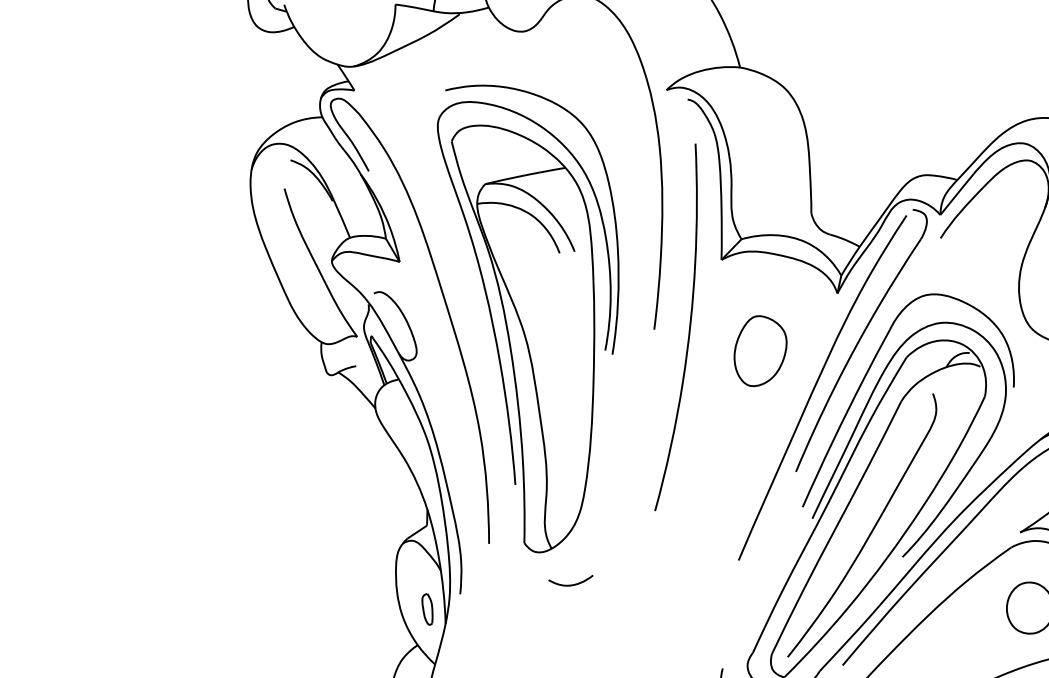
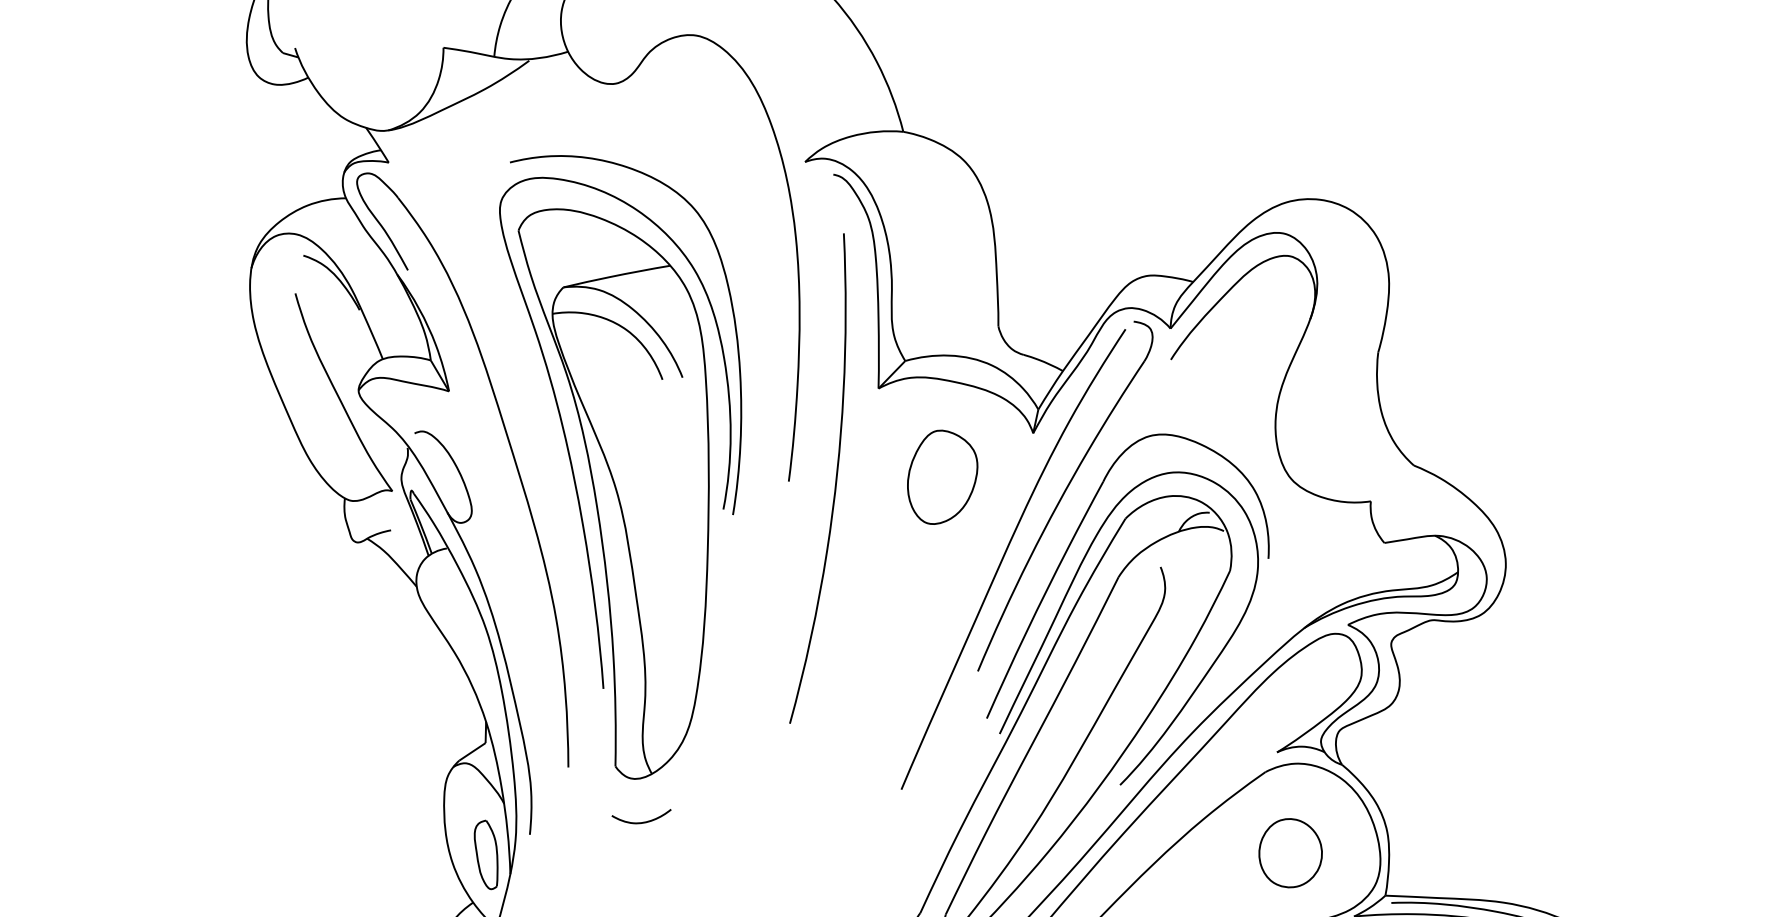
part: (760, 350) -> (942, 476), moved
curve: (572, 584) -> (643, 821), moved
part: (426, 609) -> (485, 854), size x1.67

